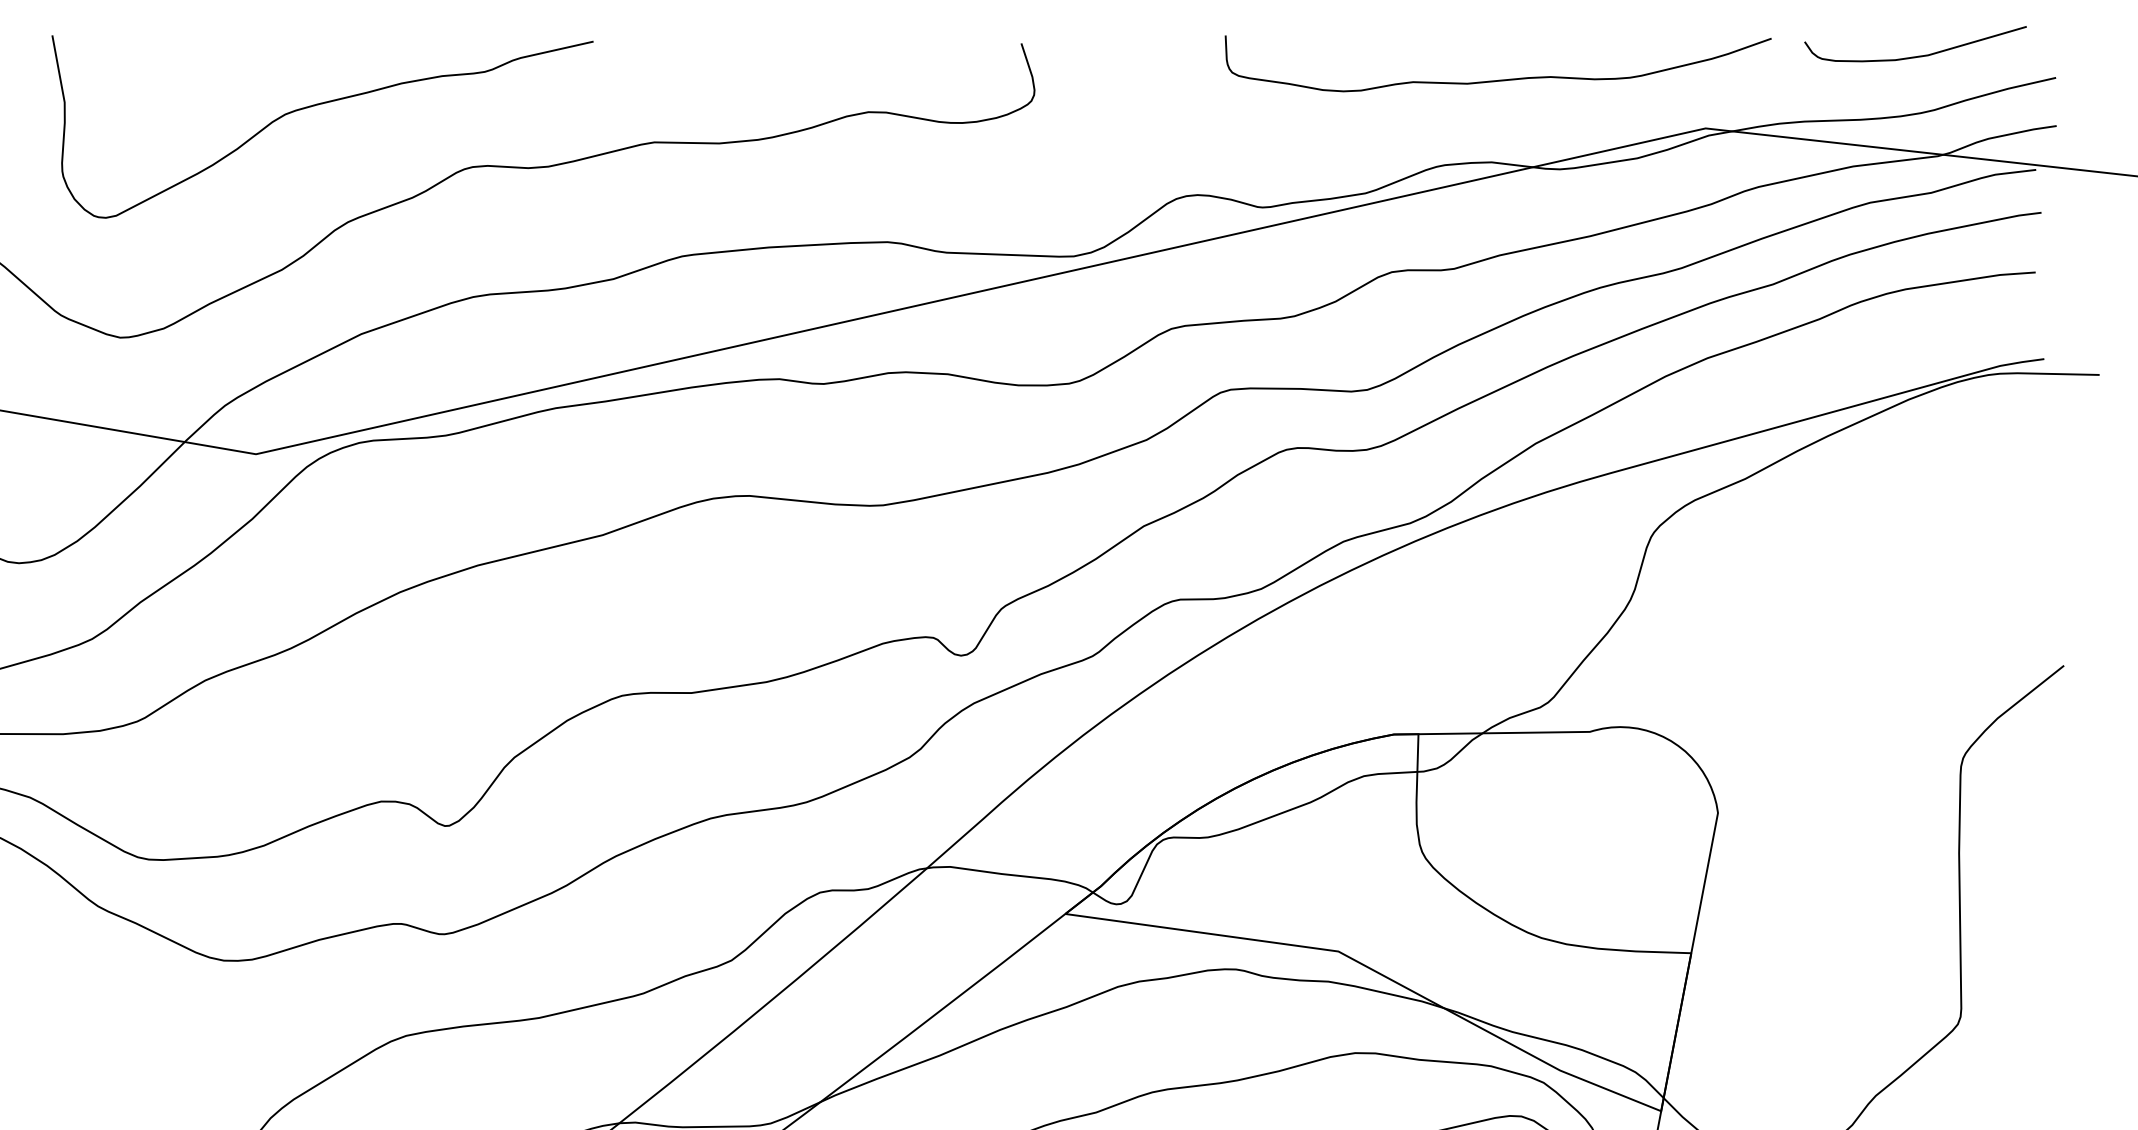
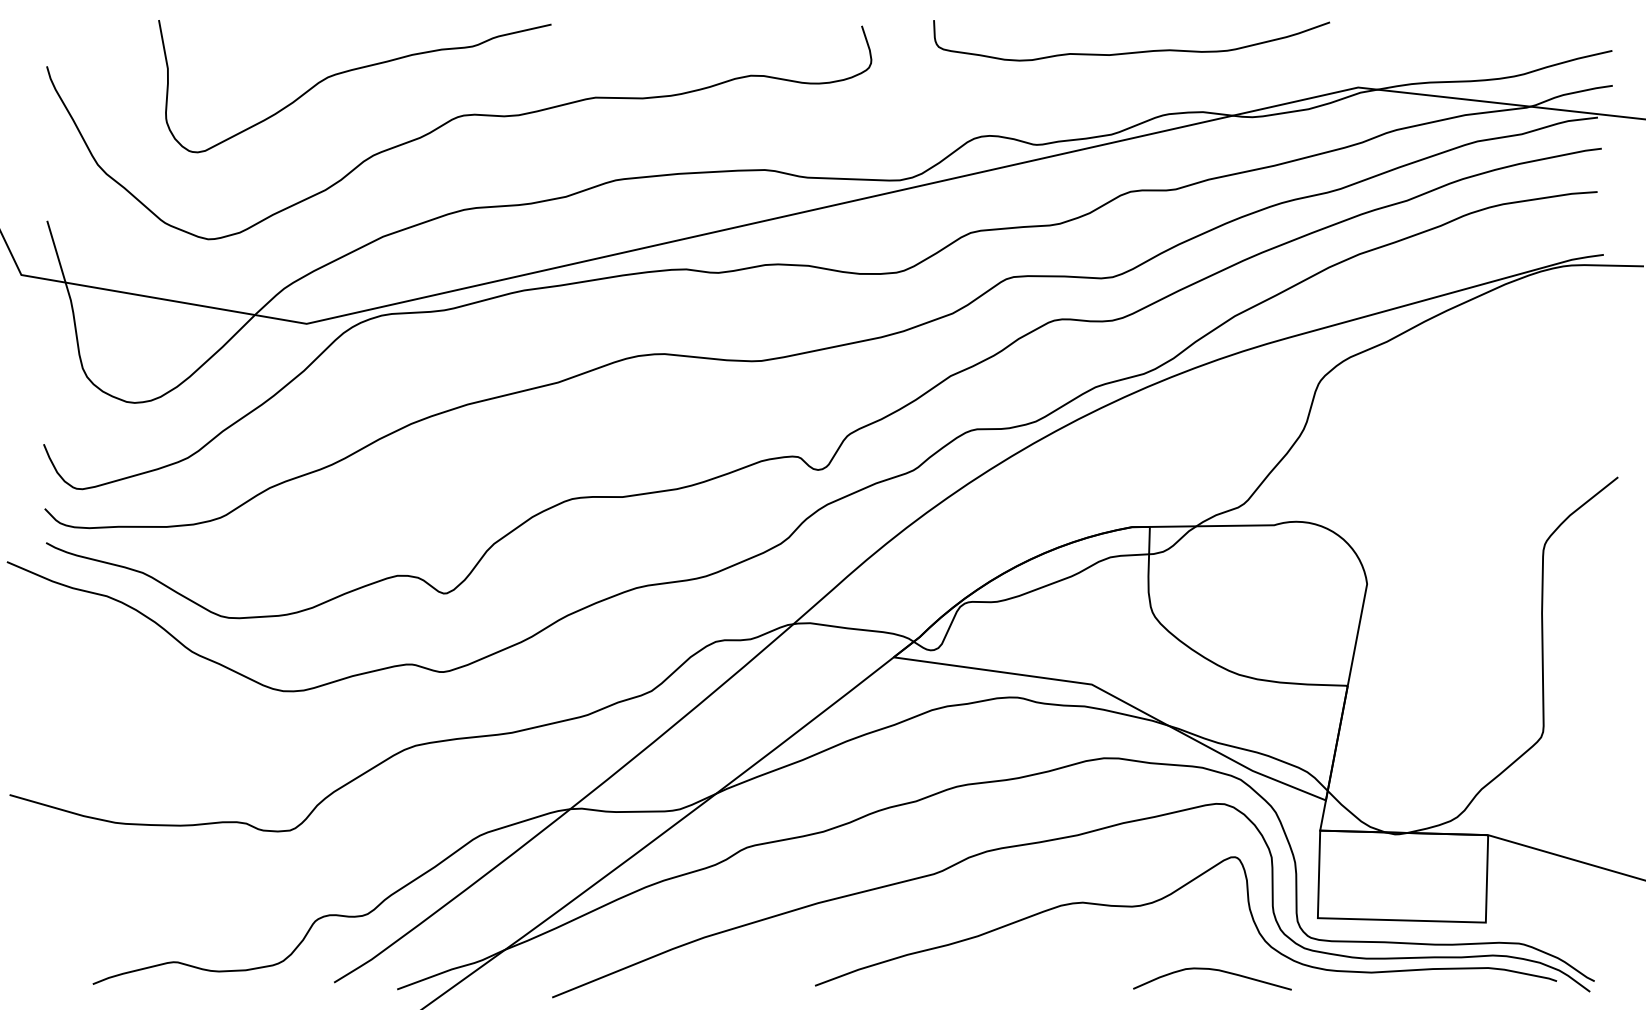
curve: (1915, 55) -> (1510, 34), removed
curve: (1502, 78) -> (1134, 51), moved

